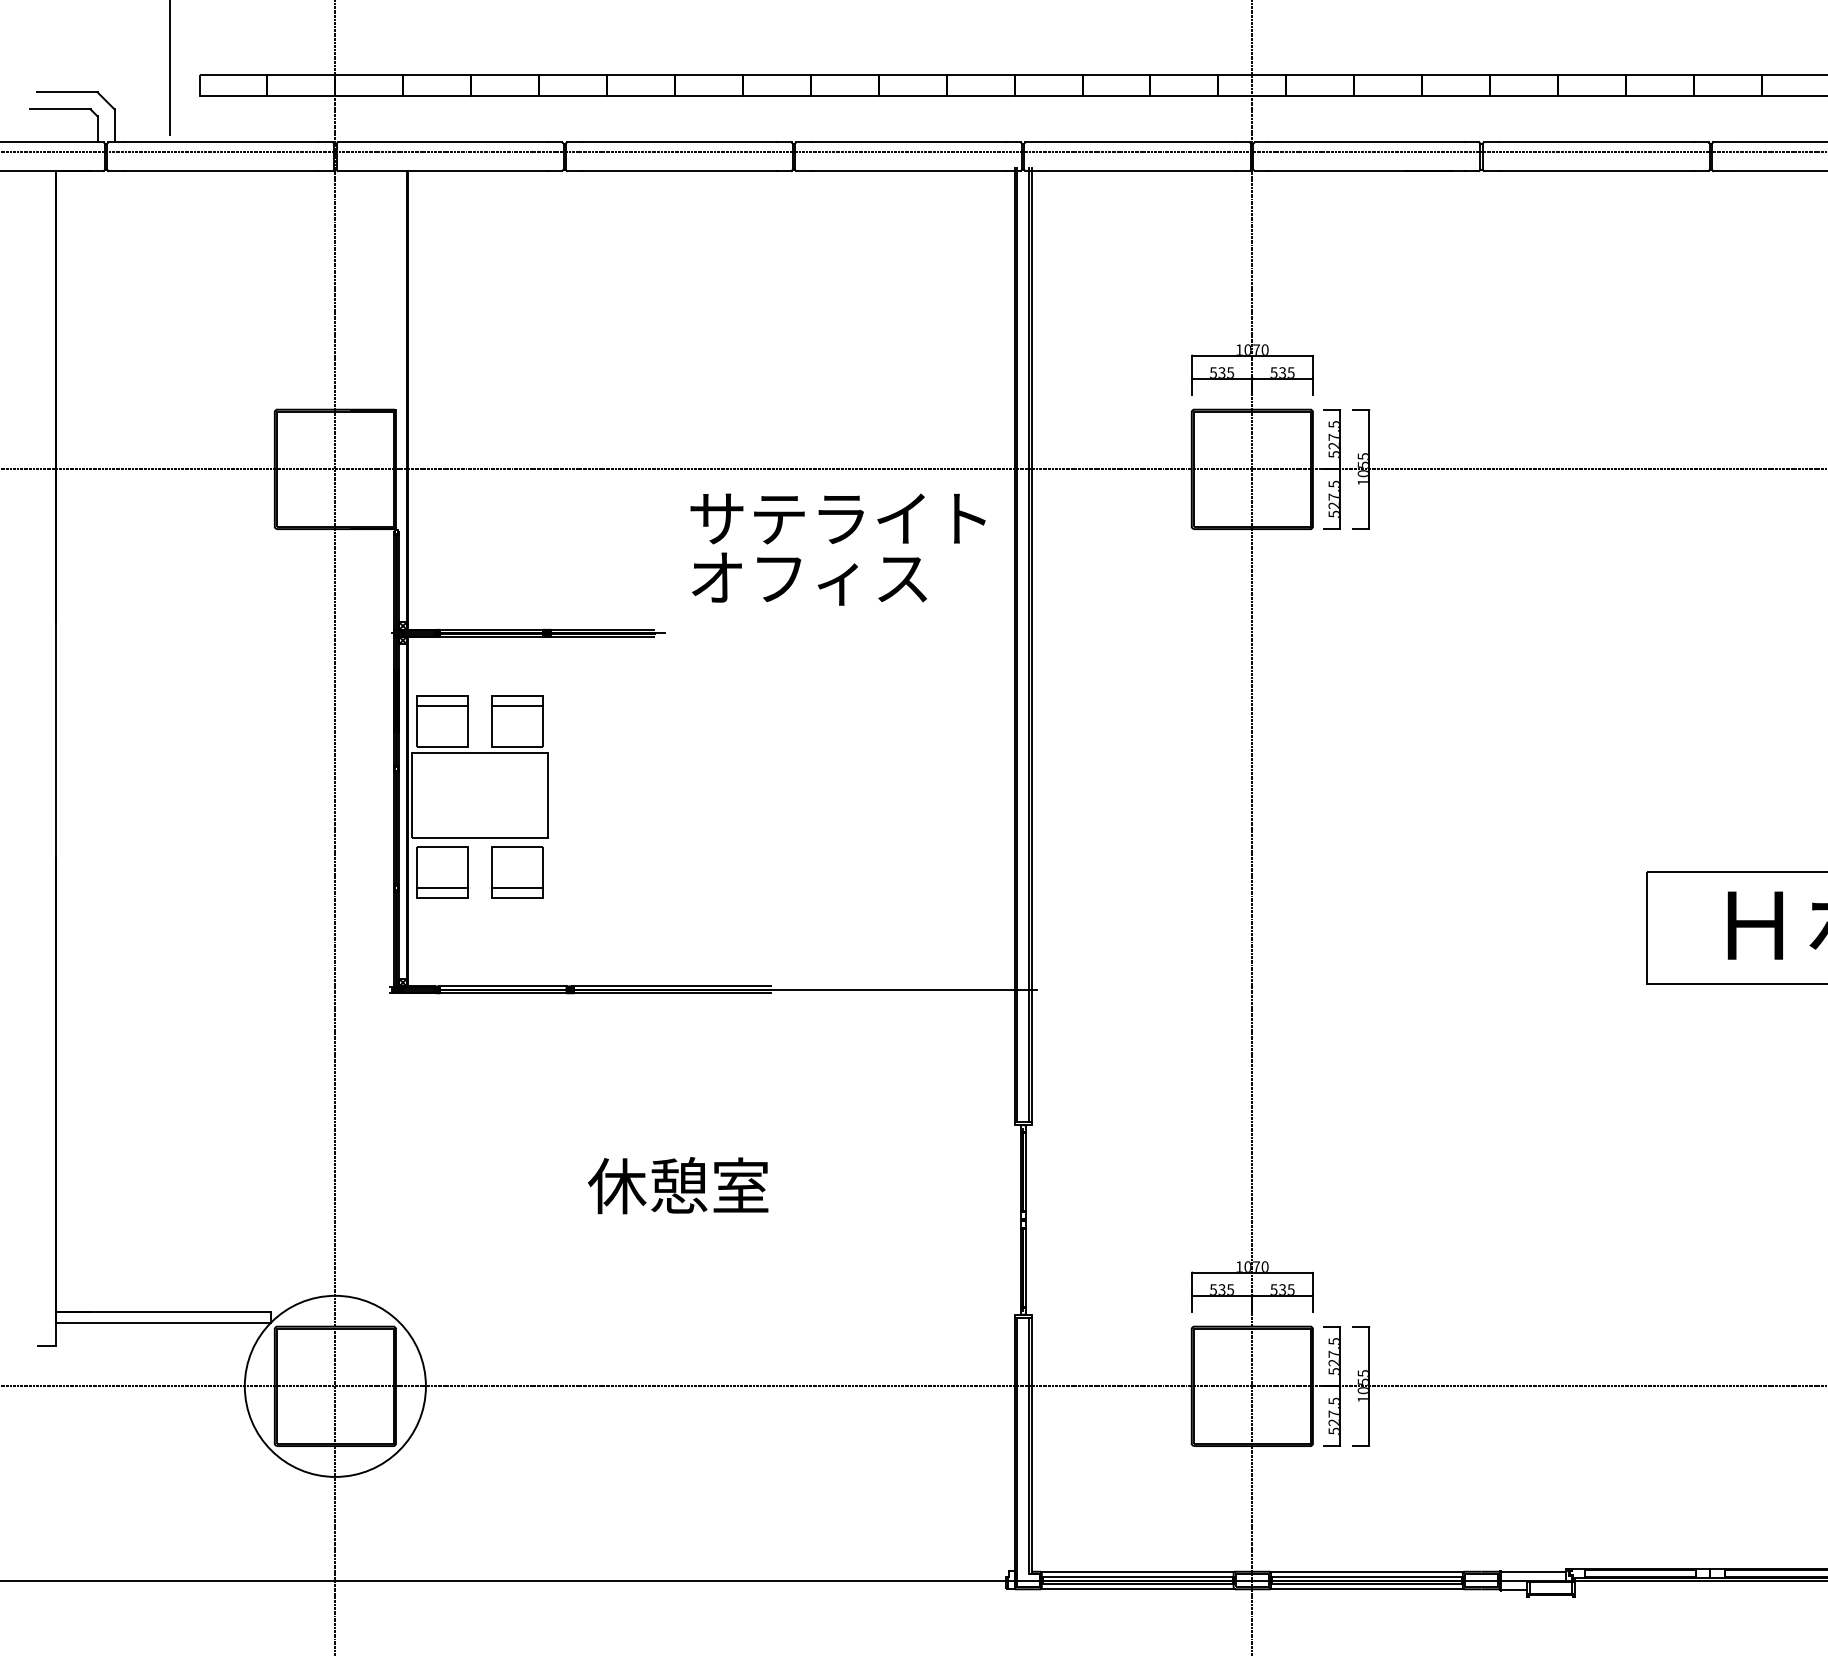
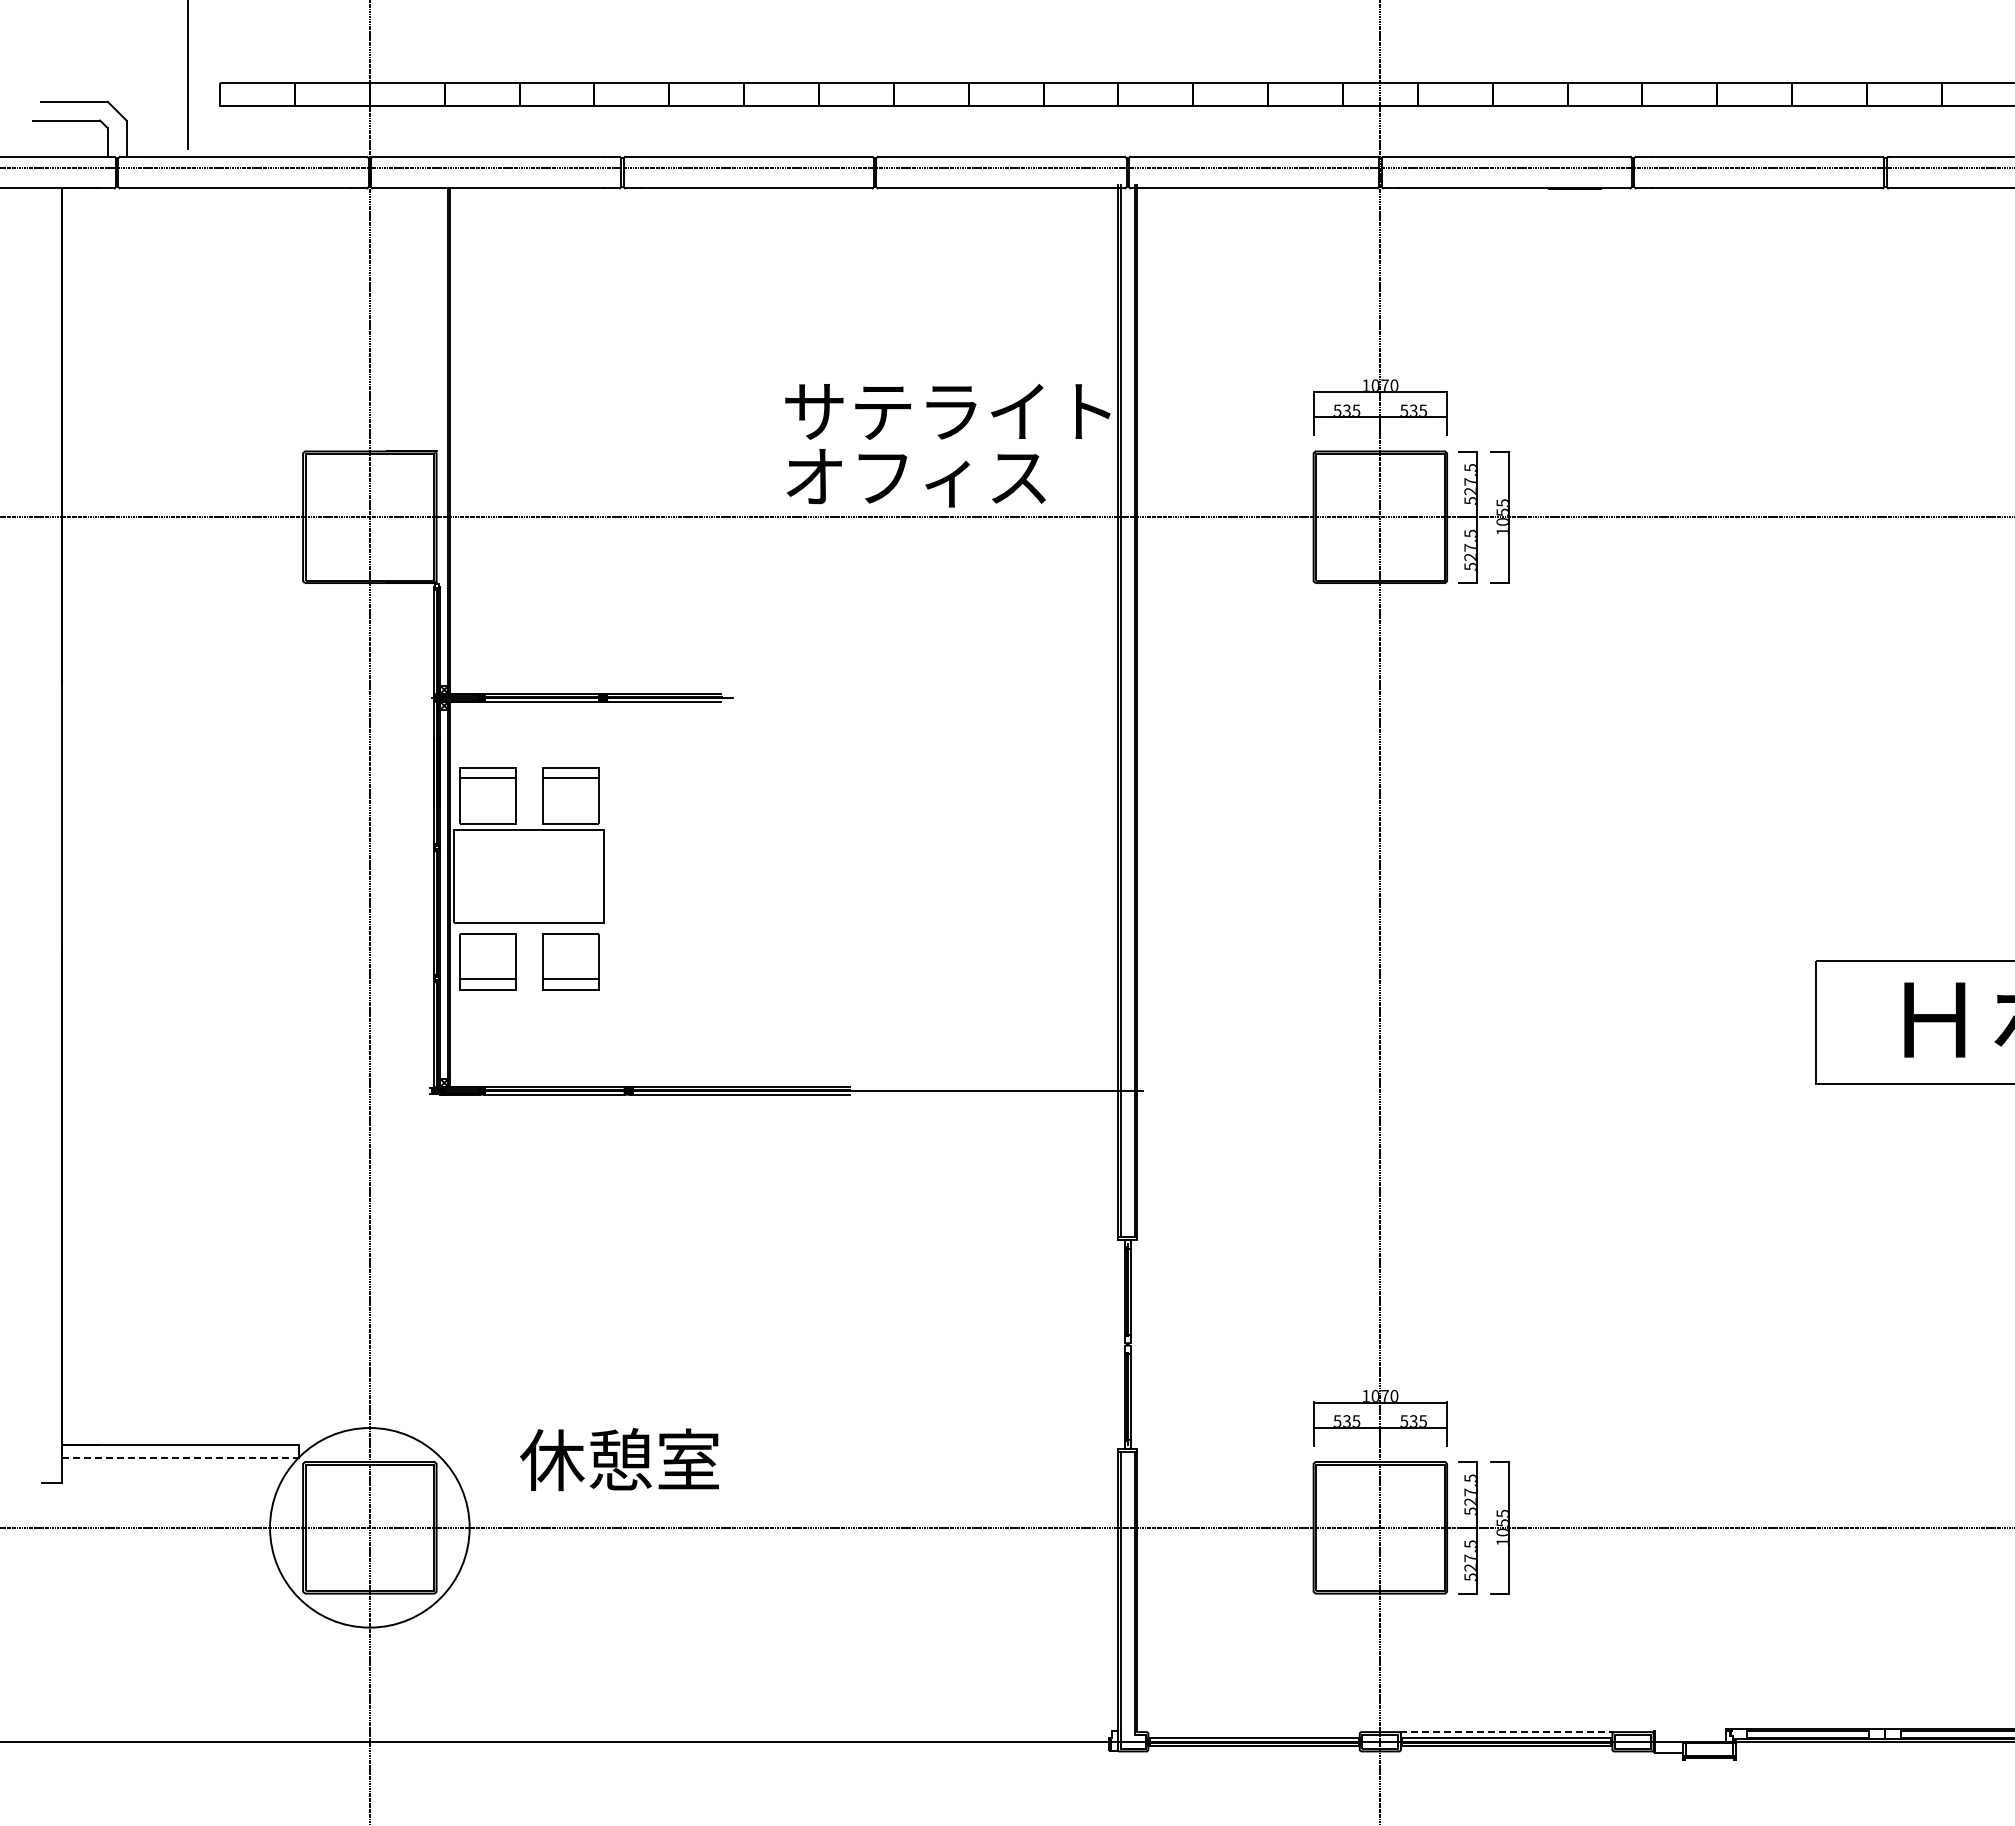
text: (837, 549) -> (947, 445), moved
text: (678, 1185) -> (619, 1459), moved
line: (163, 1322) -> (180, 1457), solid -> dashed
line: (1533, 1571) -> (1690, 1731), removed
line: (1138, 1572) -> (1254, 1732), removed
line: (1366, 1572) -> (1506, 1732), solid -> dashed
line: (1138, 1589) -> (1254, 1751), removed
line: (1366, 1589) -> (1506, 1751), removed

